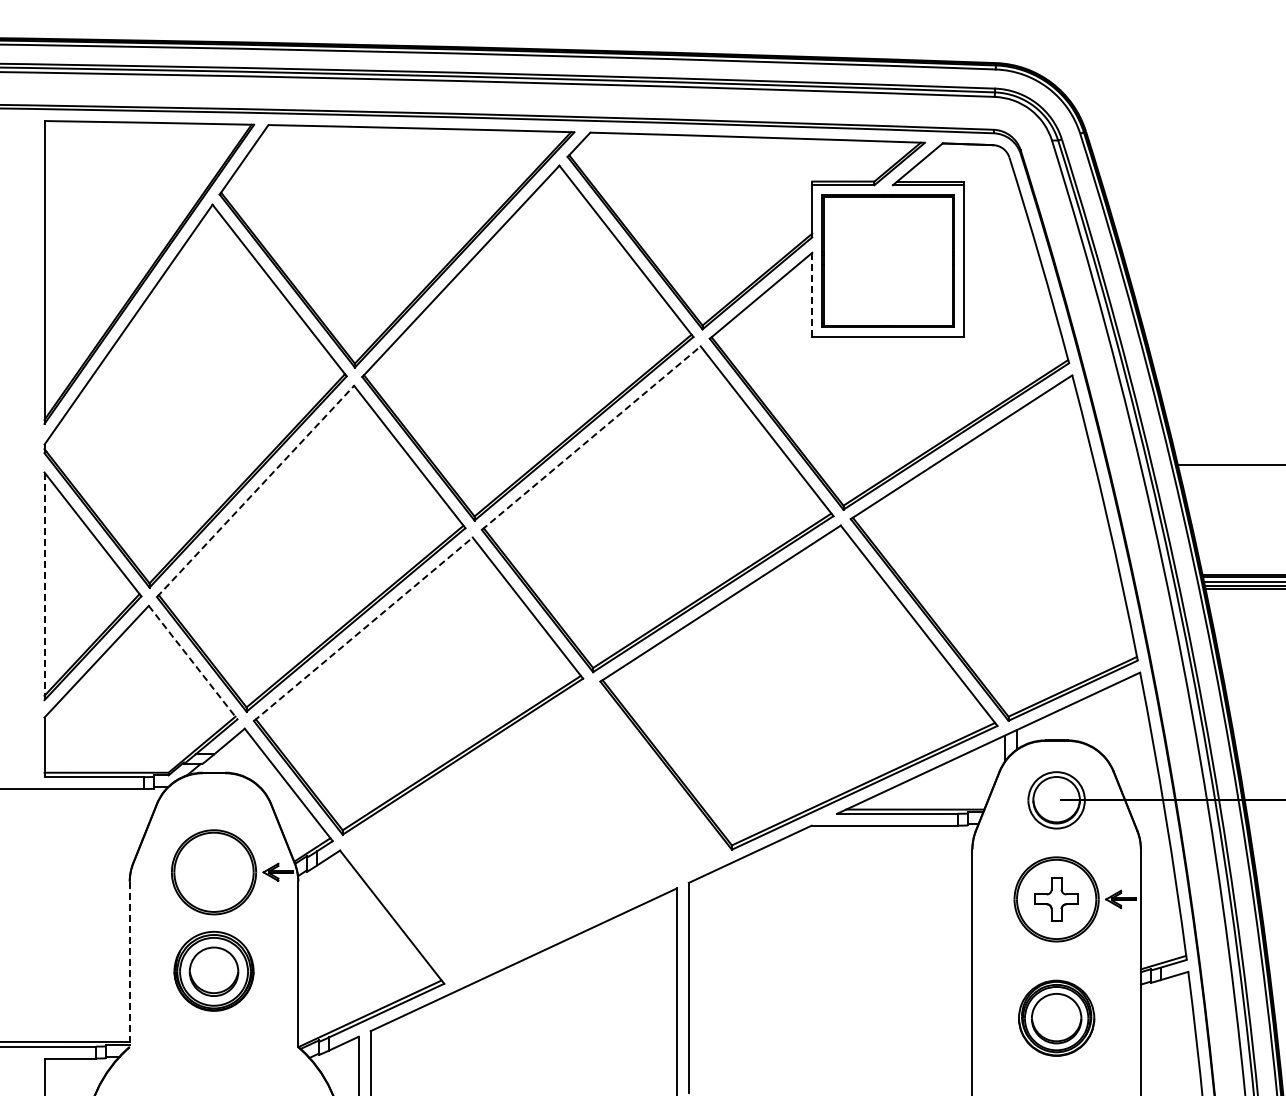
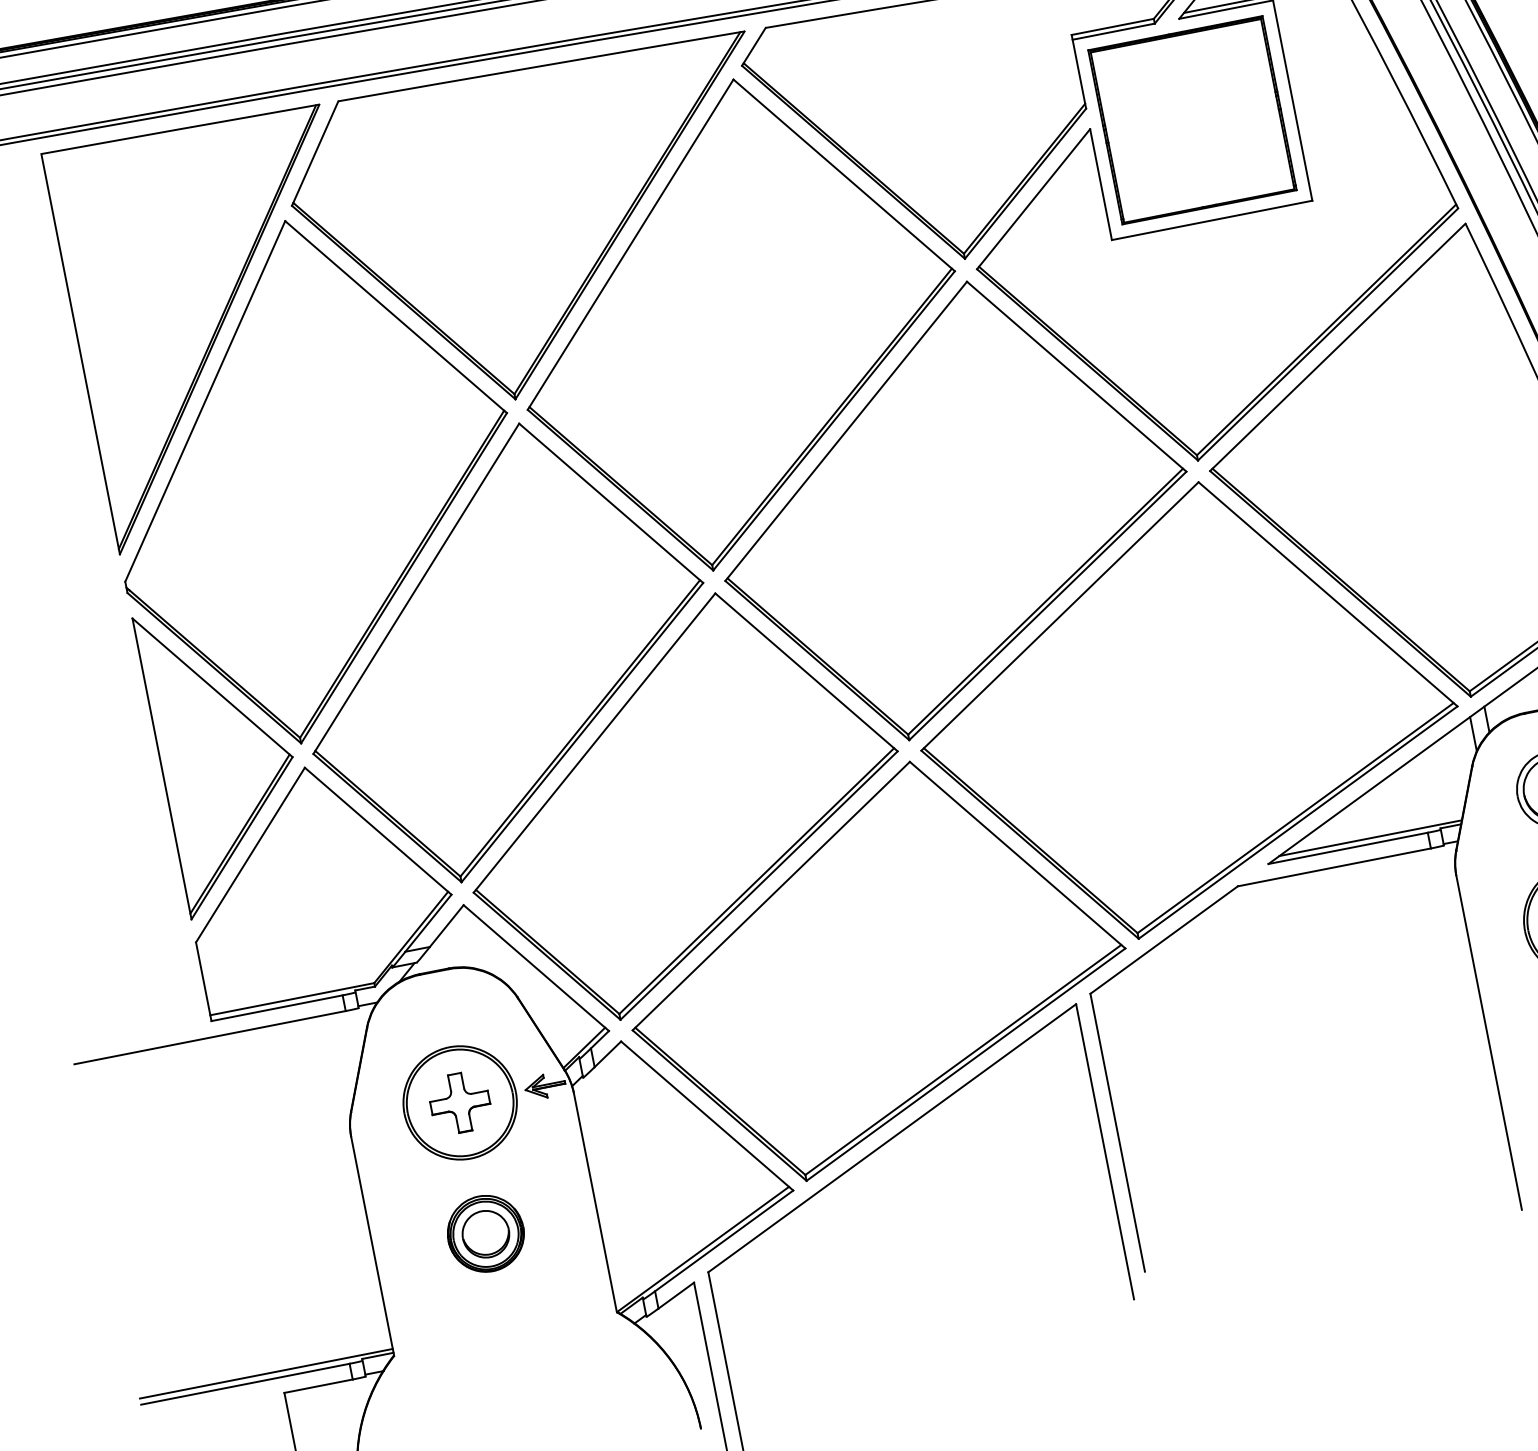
line: (812, 294) -> (1101, 184), dashed -> solid
line: (591, 438) -> (846, 431), dashed -> solid
line: (255, 491) -> (416, 588), dashed -> solid
line: (44, 586) -> (162, 769), dashed -> solid
line: (363, 629) -> (594, 743), dashed -> solid
line: (193, 663) -> (378, 832), dashed -> solid
part: (535, 833) -> (874, 968), added
part: (213, 872) -> (459, 1103), added
line: (129, 964) -> (372, 1246), dashed -> solid
part: (213, 971) -> (485, 1234), size x0.71

